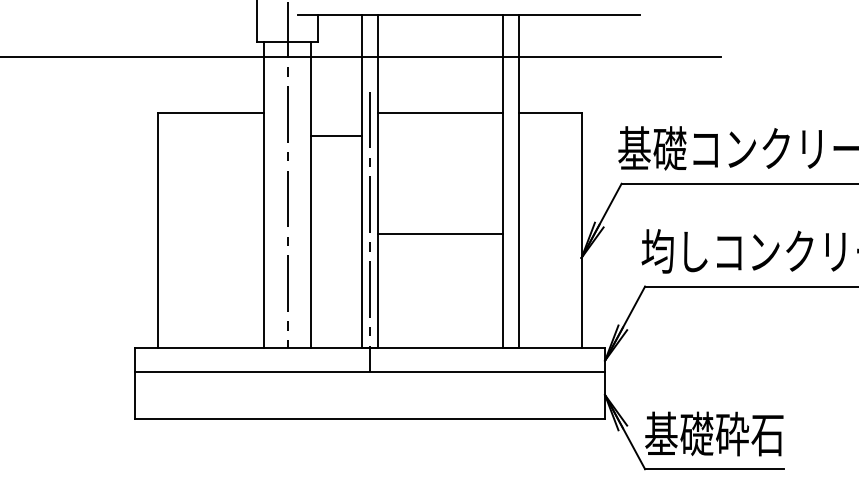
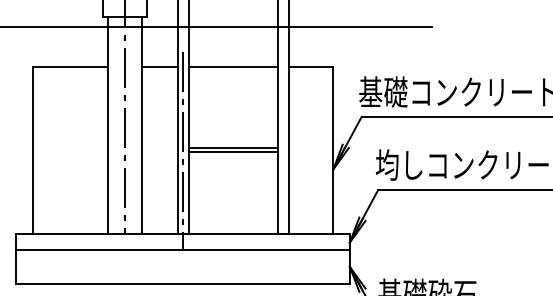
line: (336, 135) -> (159, 66), moved
line: (440, 227) -> (233, 148), added

